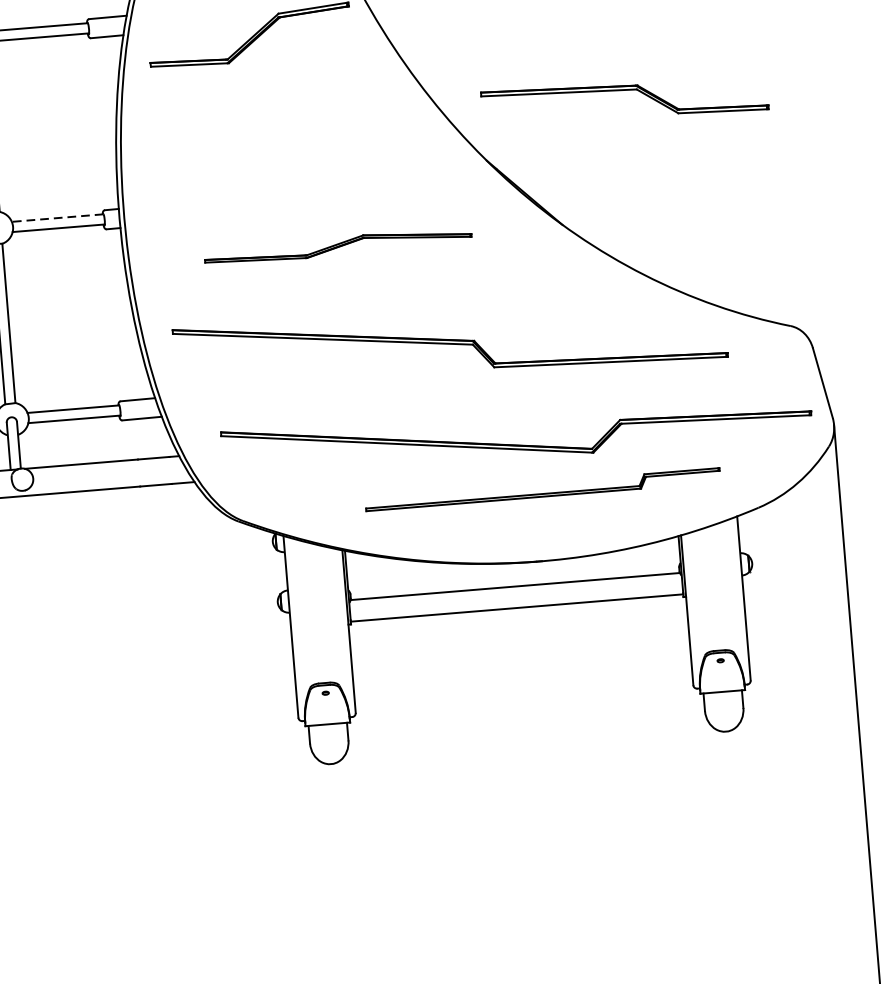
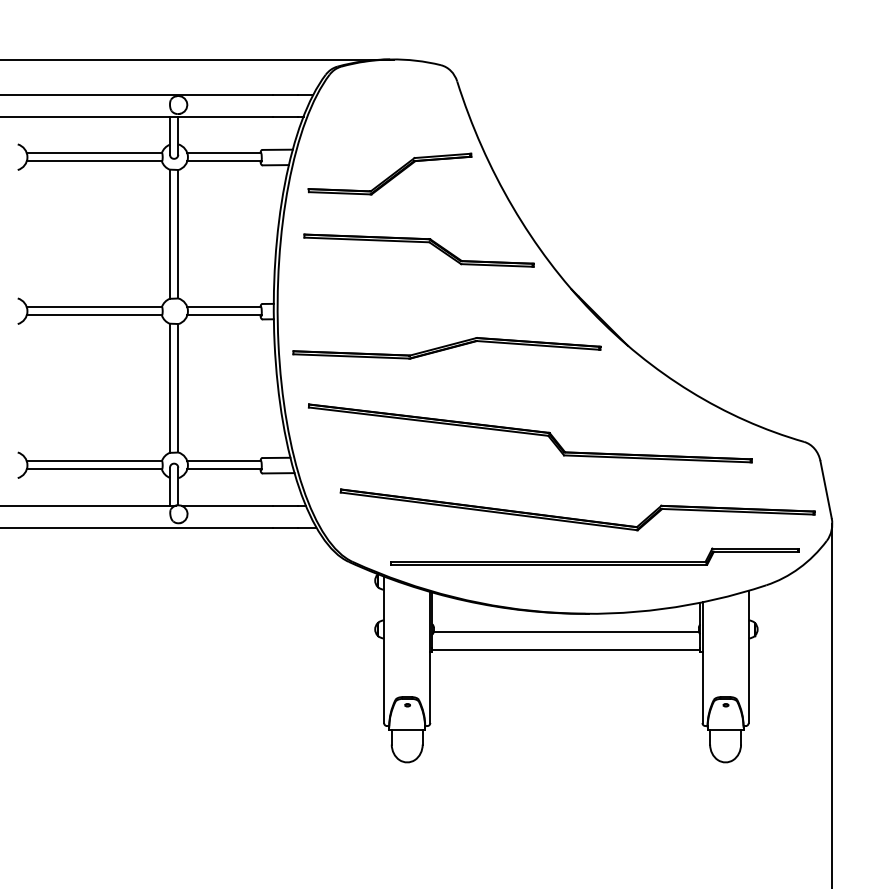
part: (623, 90) -> (418, 242), moved
line: (58, 218) -> (224, 307), dashed -> solid
part: (337, 246) -> (446, 348), size x1.43
part: (542, 489) -> (594, 556), size x1.43

